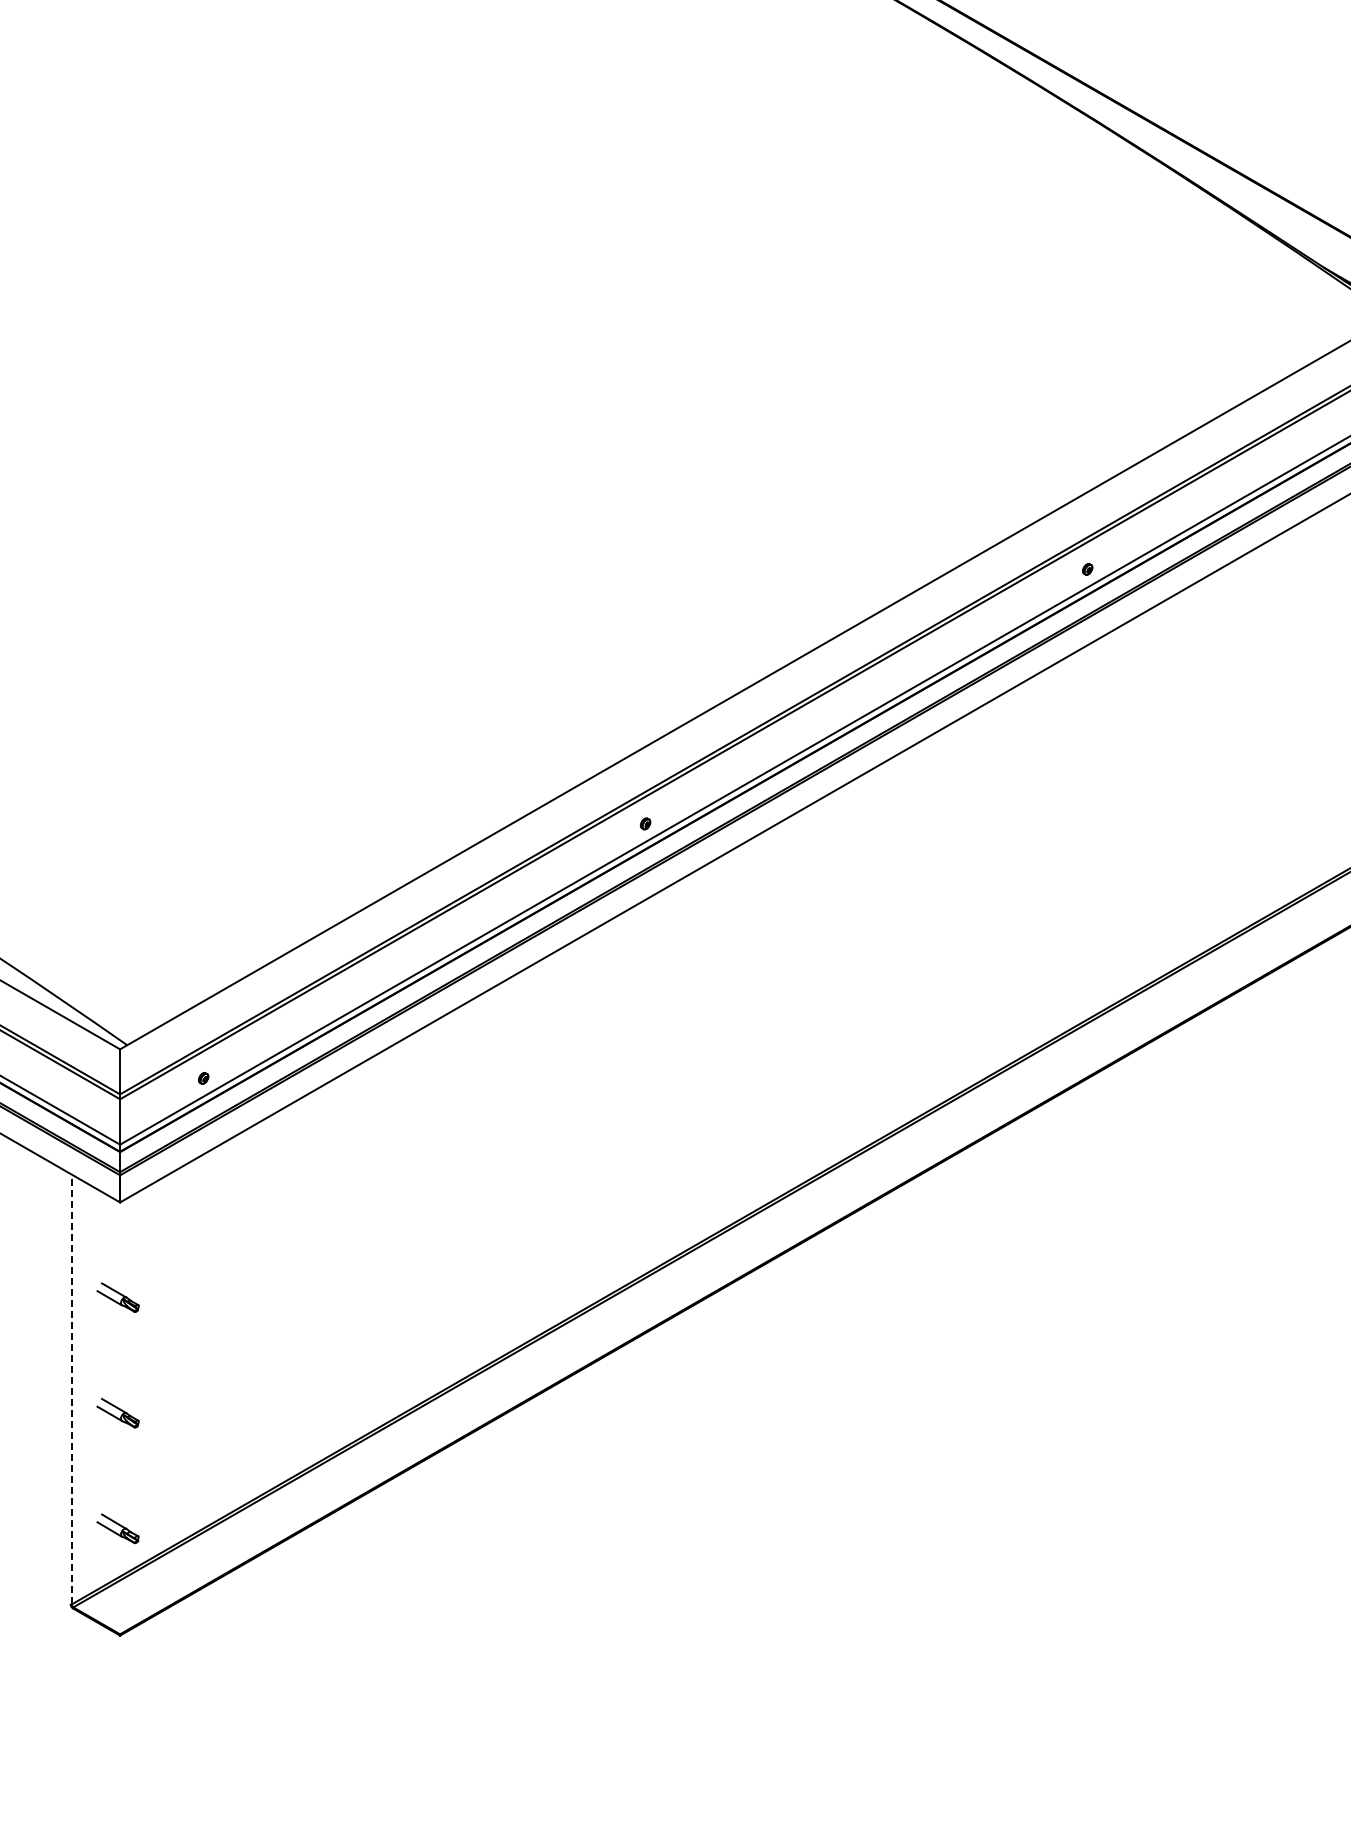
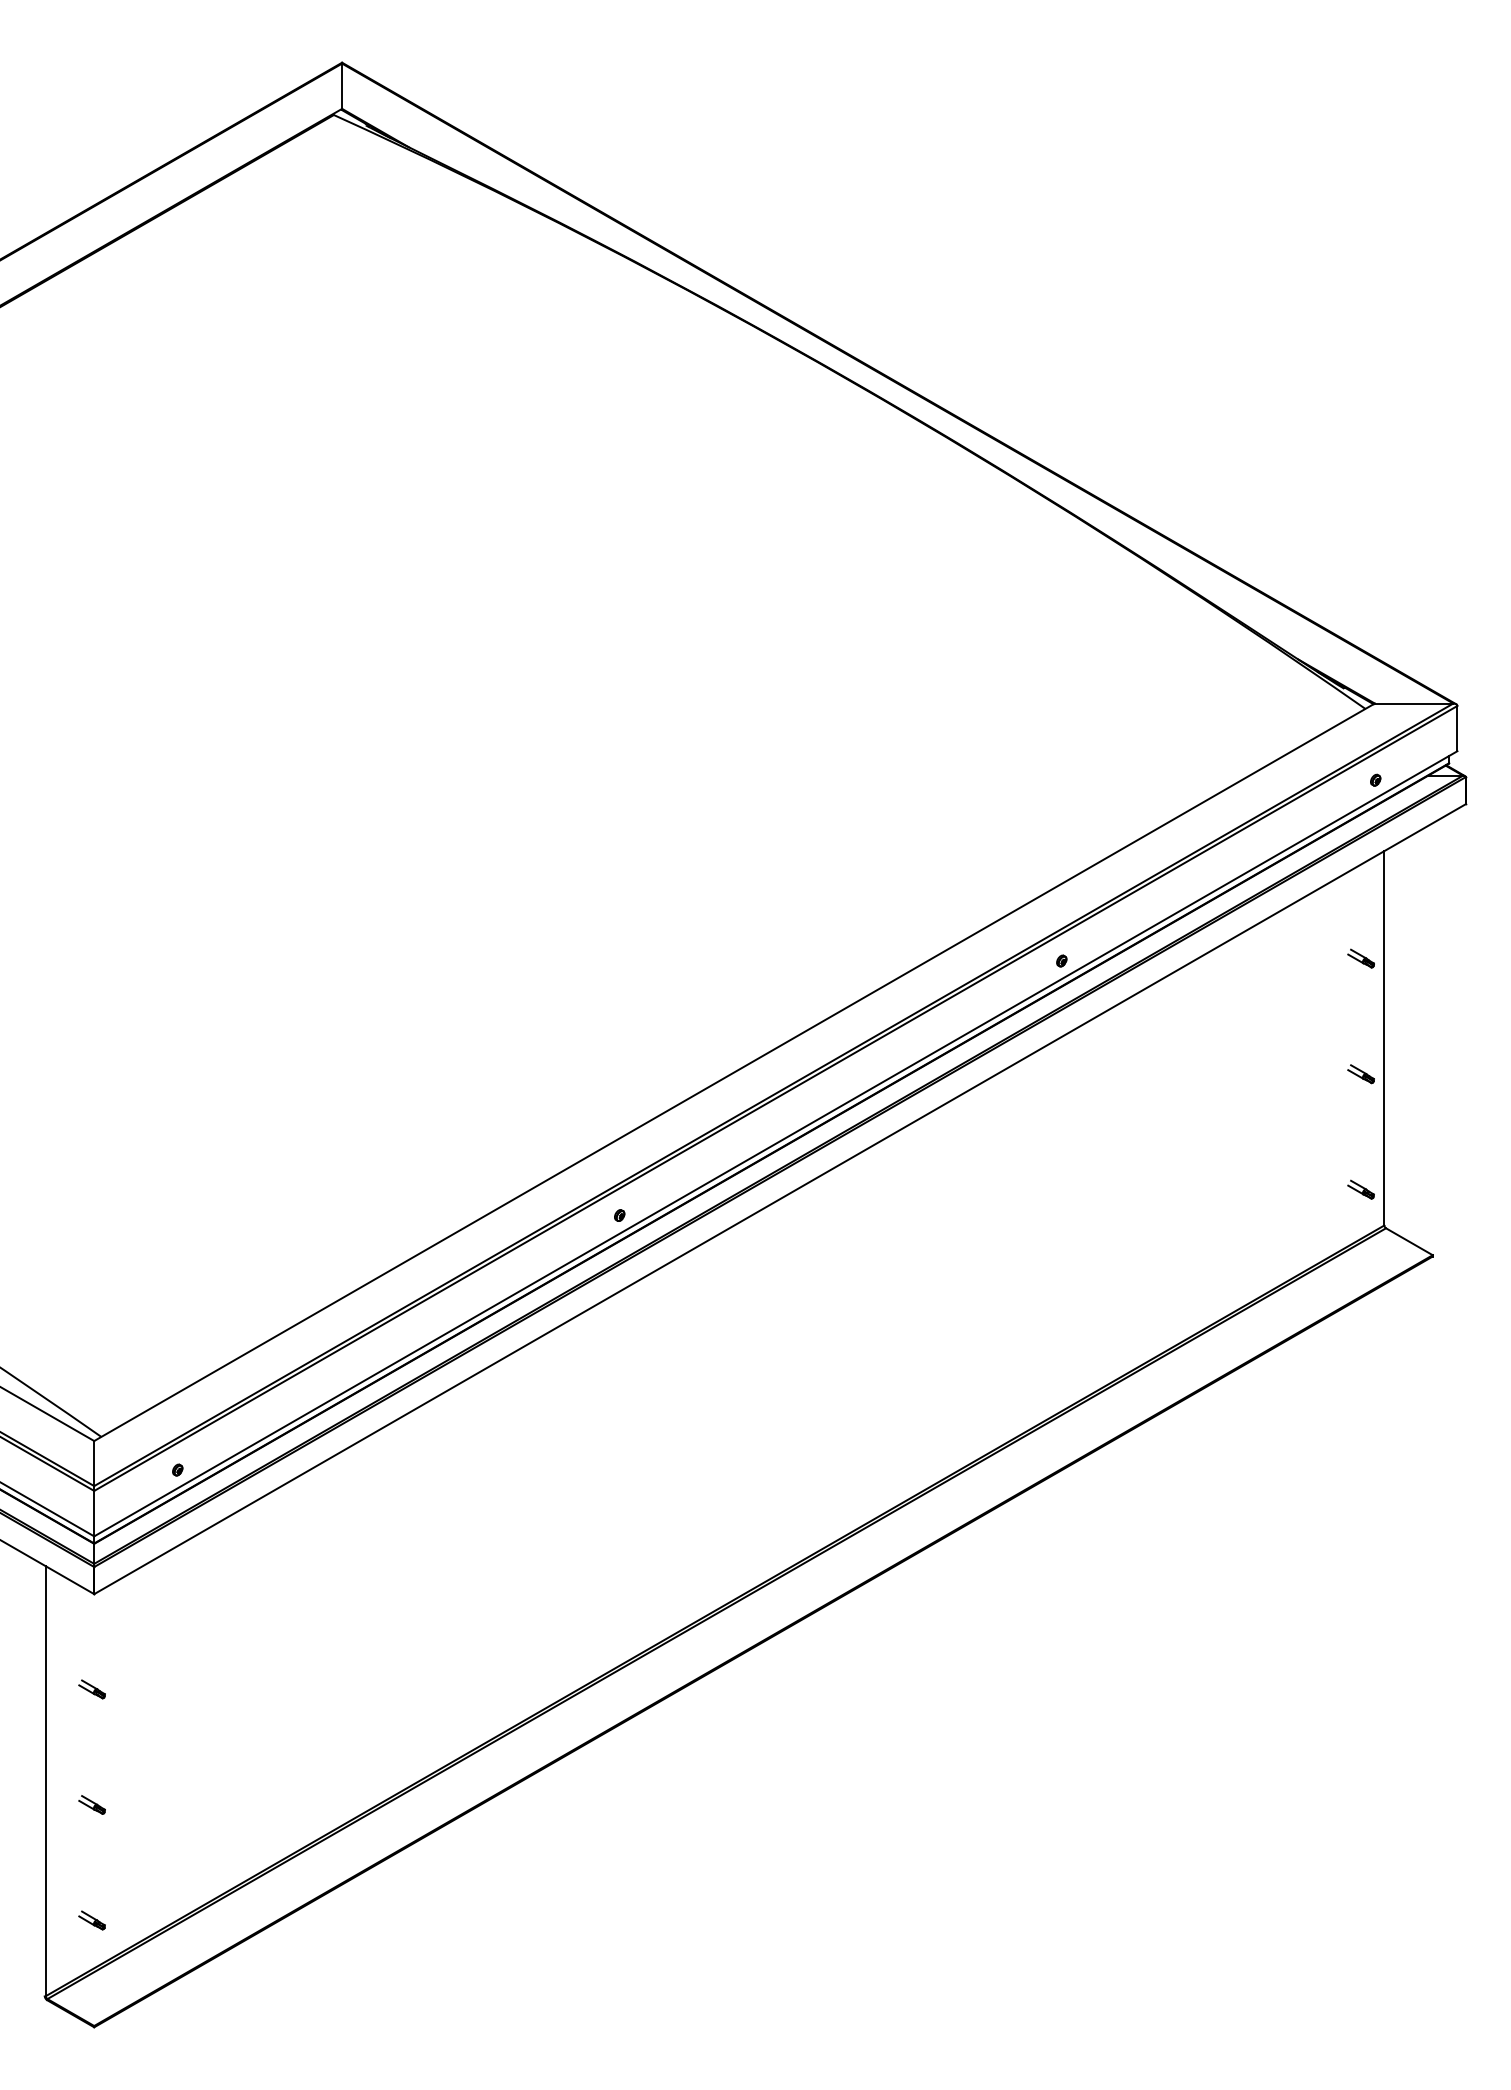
part: (117, 1297) -> (91, 1689), size x0.62
line: (72, 1389) -> (46, 1781), dashed -> solid
part: (117, 1412) -> (91, 1804), size x0.62
part: (117, 1528) -> (91, 1920), size x0.62

